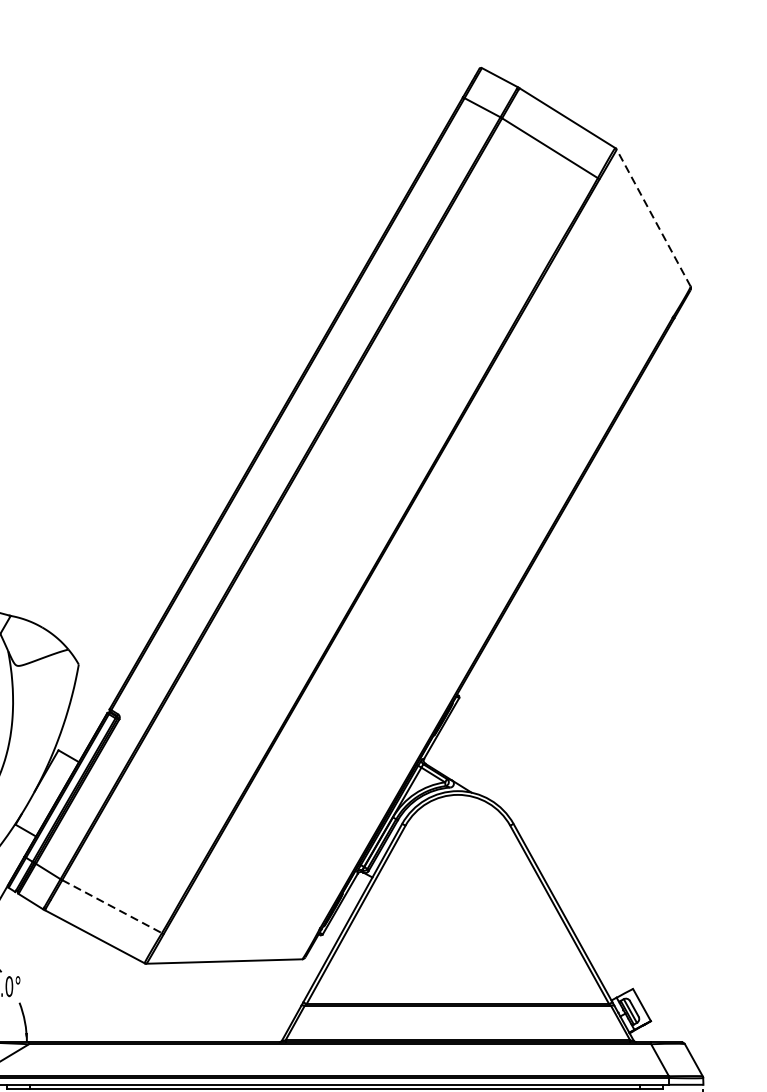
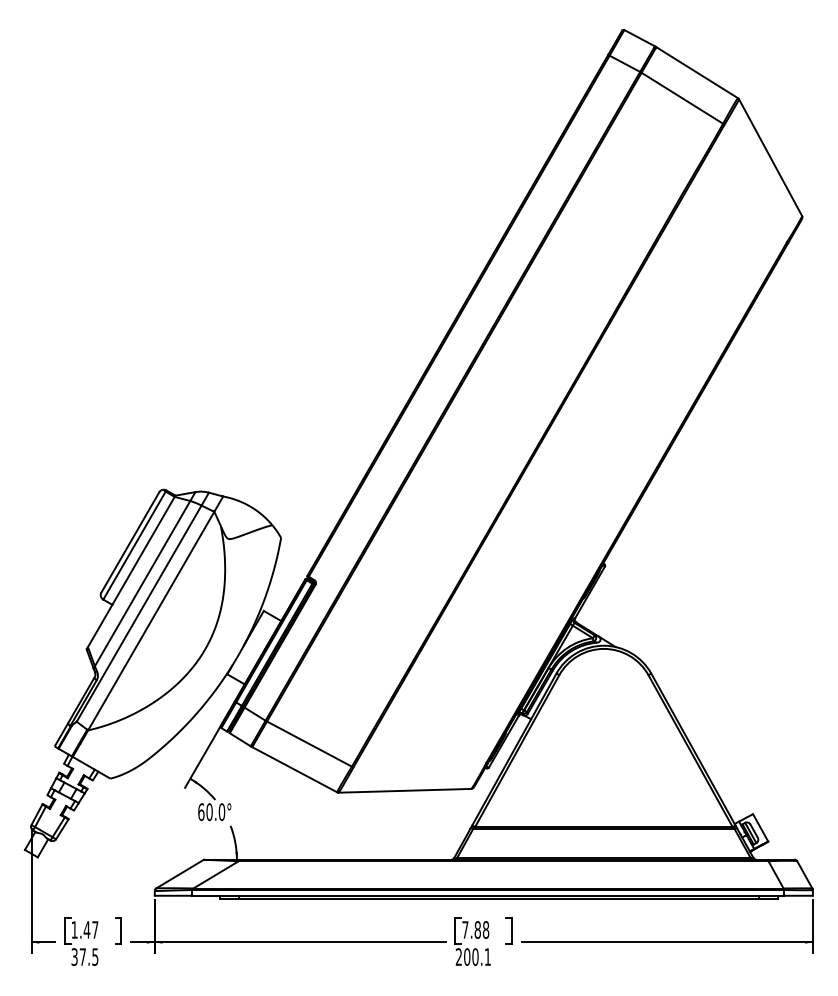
line: (653, 217) -> (770, 157), dashed -> solid
line: (112, 907) -> (309, 744), dashed -> solid

